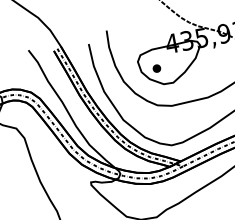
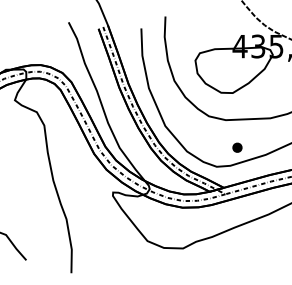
part: (156, 68) -> (237, 147), moved

